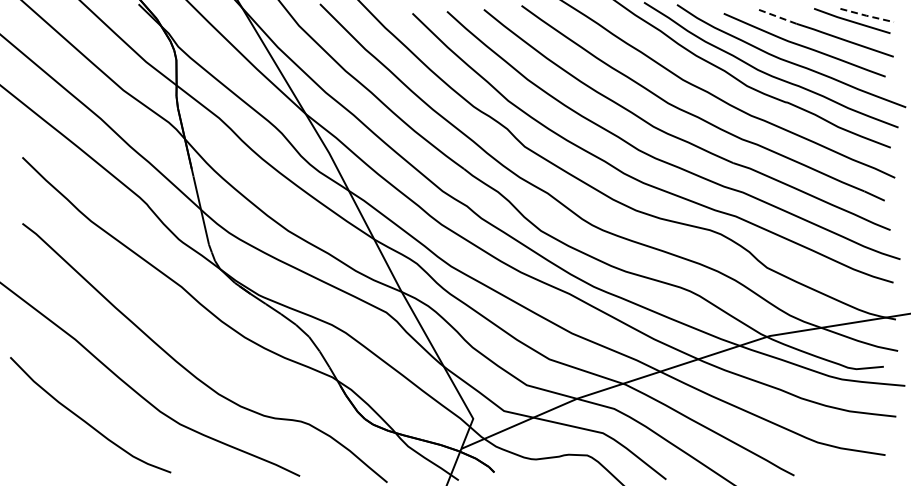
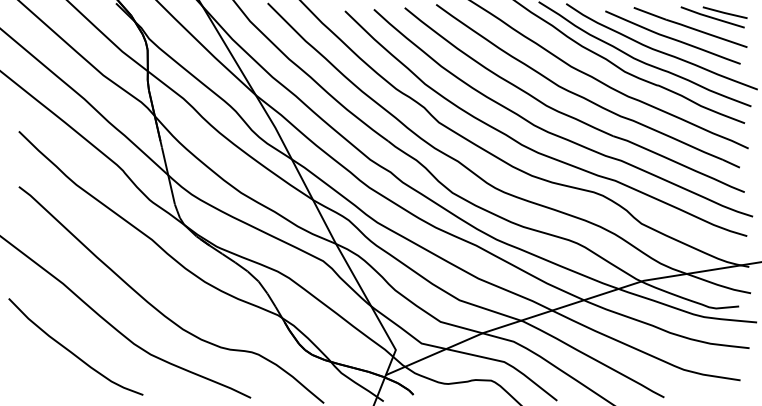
line: (867, 15) -> (725, 12), dashed -> solid
line: (777, 16) -> (650, 13), dashed -> solid

